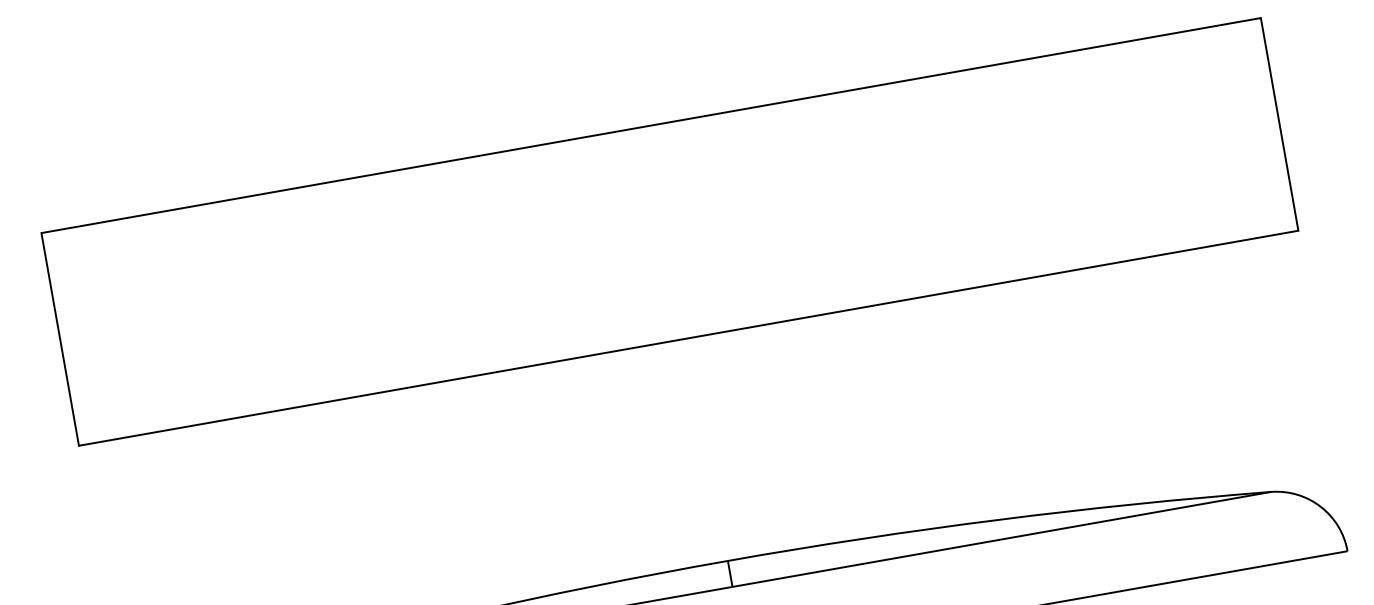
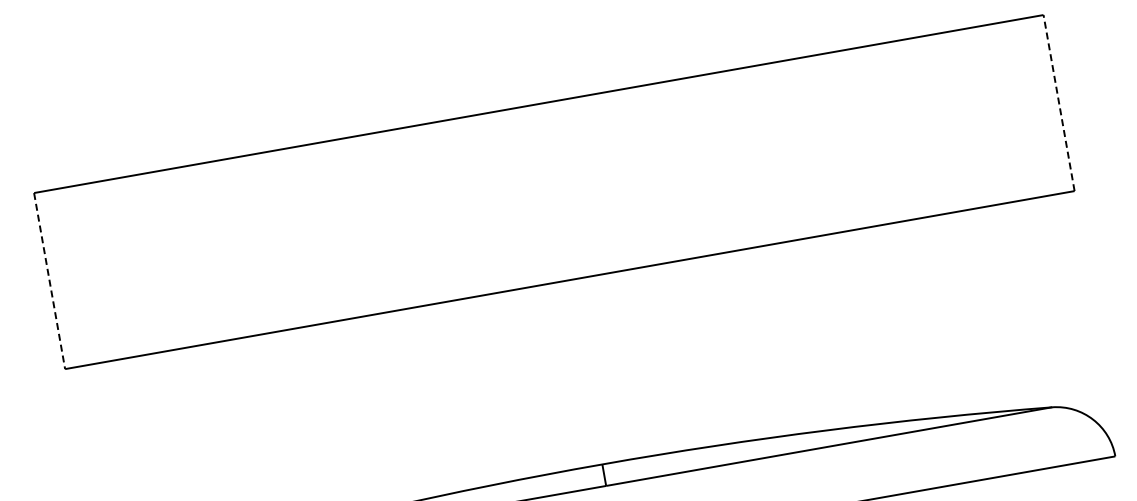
line: (1280, 123) -> (1059, 102), solid -> dashed
line: (60, 339) -> (49, 281), solid -> dashed

